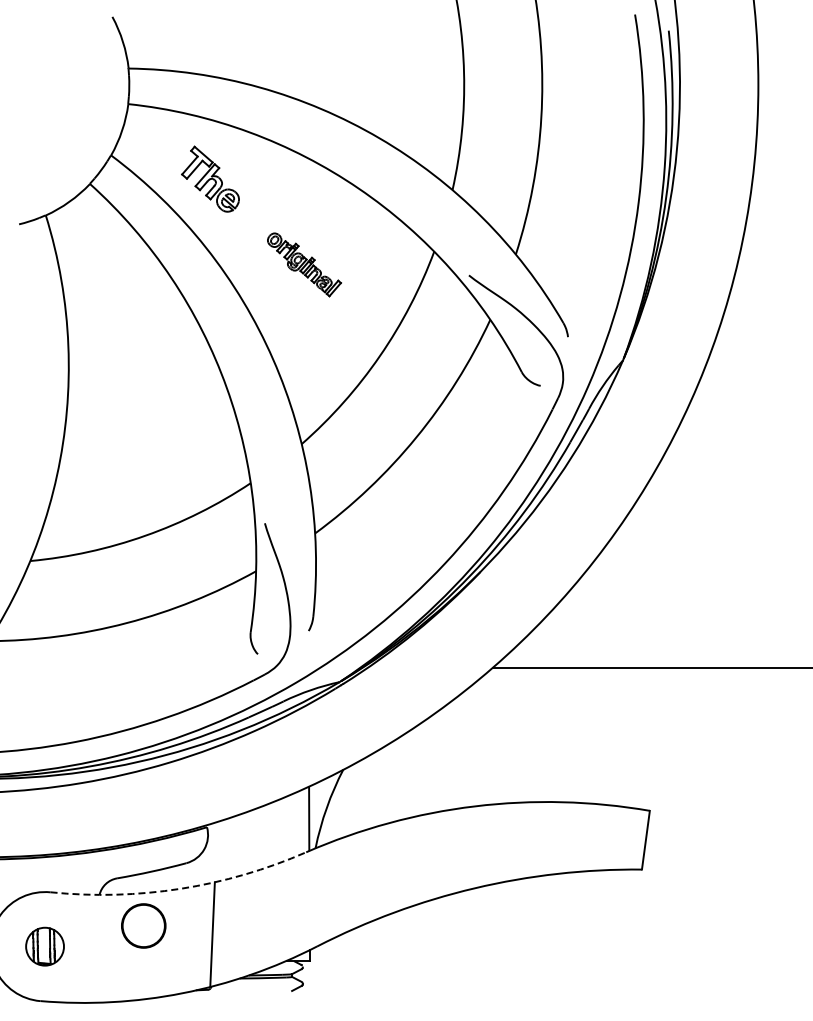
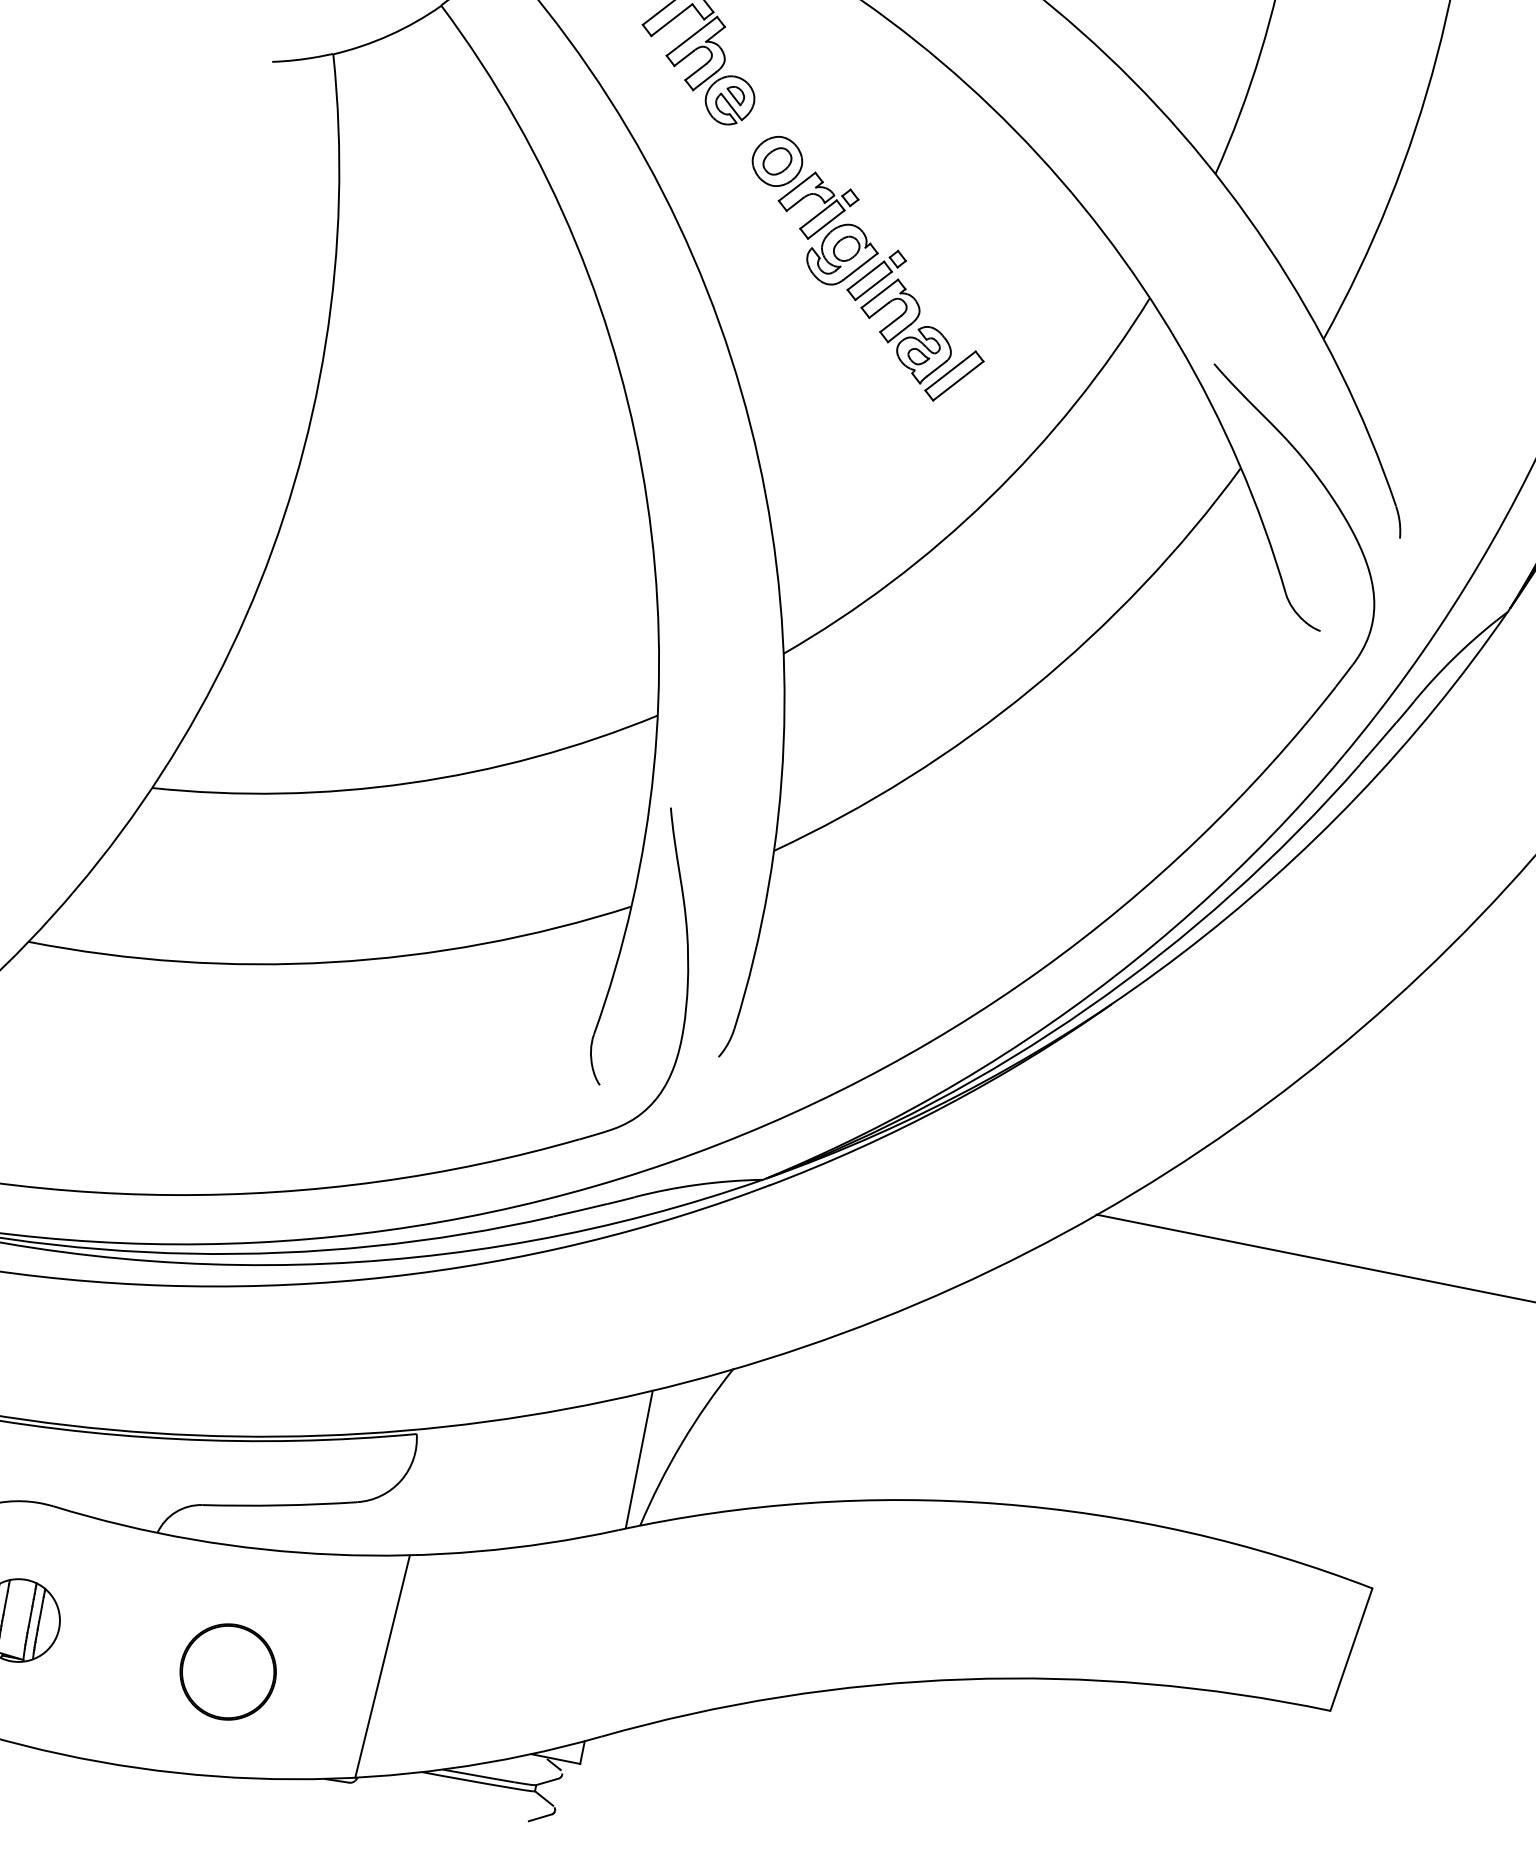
part: (304, 264) -> (866, 270), size x1.67
arc: (180, 888) -> (333, 1553), dashed -> solid
circle: (143, 925) -> (227, 1670), moved

